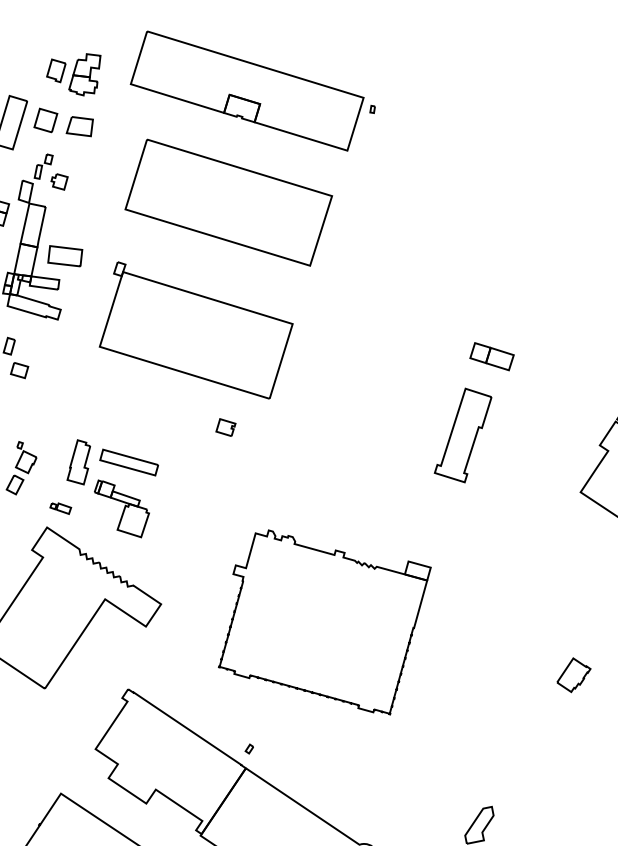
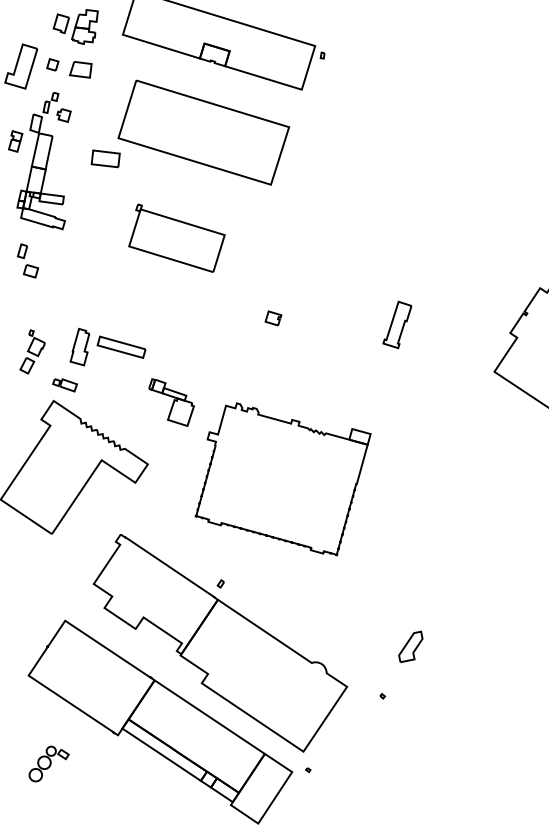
part: (45, 120) -> (52, 64), size x0.6
part: (64, 255) -> (105, 158), moved
part: (195, 330) -> (176, 238), size x0.6
part: (492, 356) -> (421, 259), removed
part: (225, 427) -> (273, 318), moved
part: (463, 434) -> (397, 324), size x0.6
part: (60, 508) -> (64, 385), size x1.4
part: (121, 508) -> (171, 402), moved
part: (573, 674) -> (488, 522), removed

